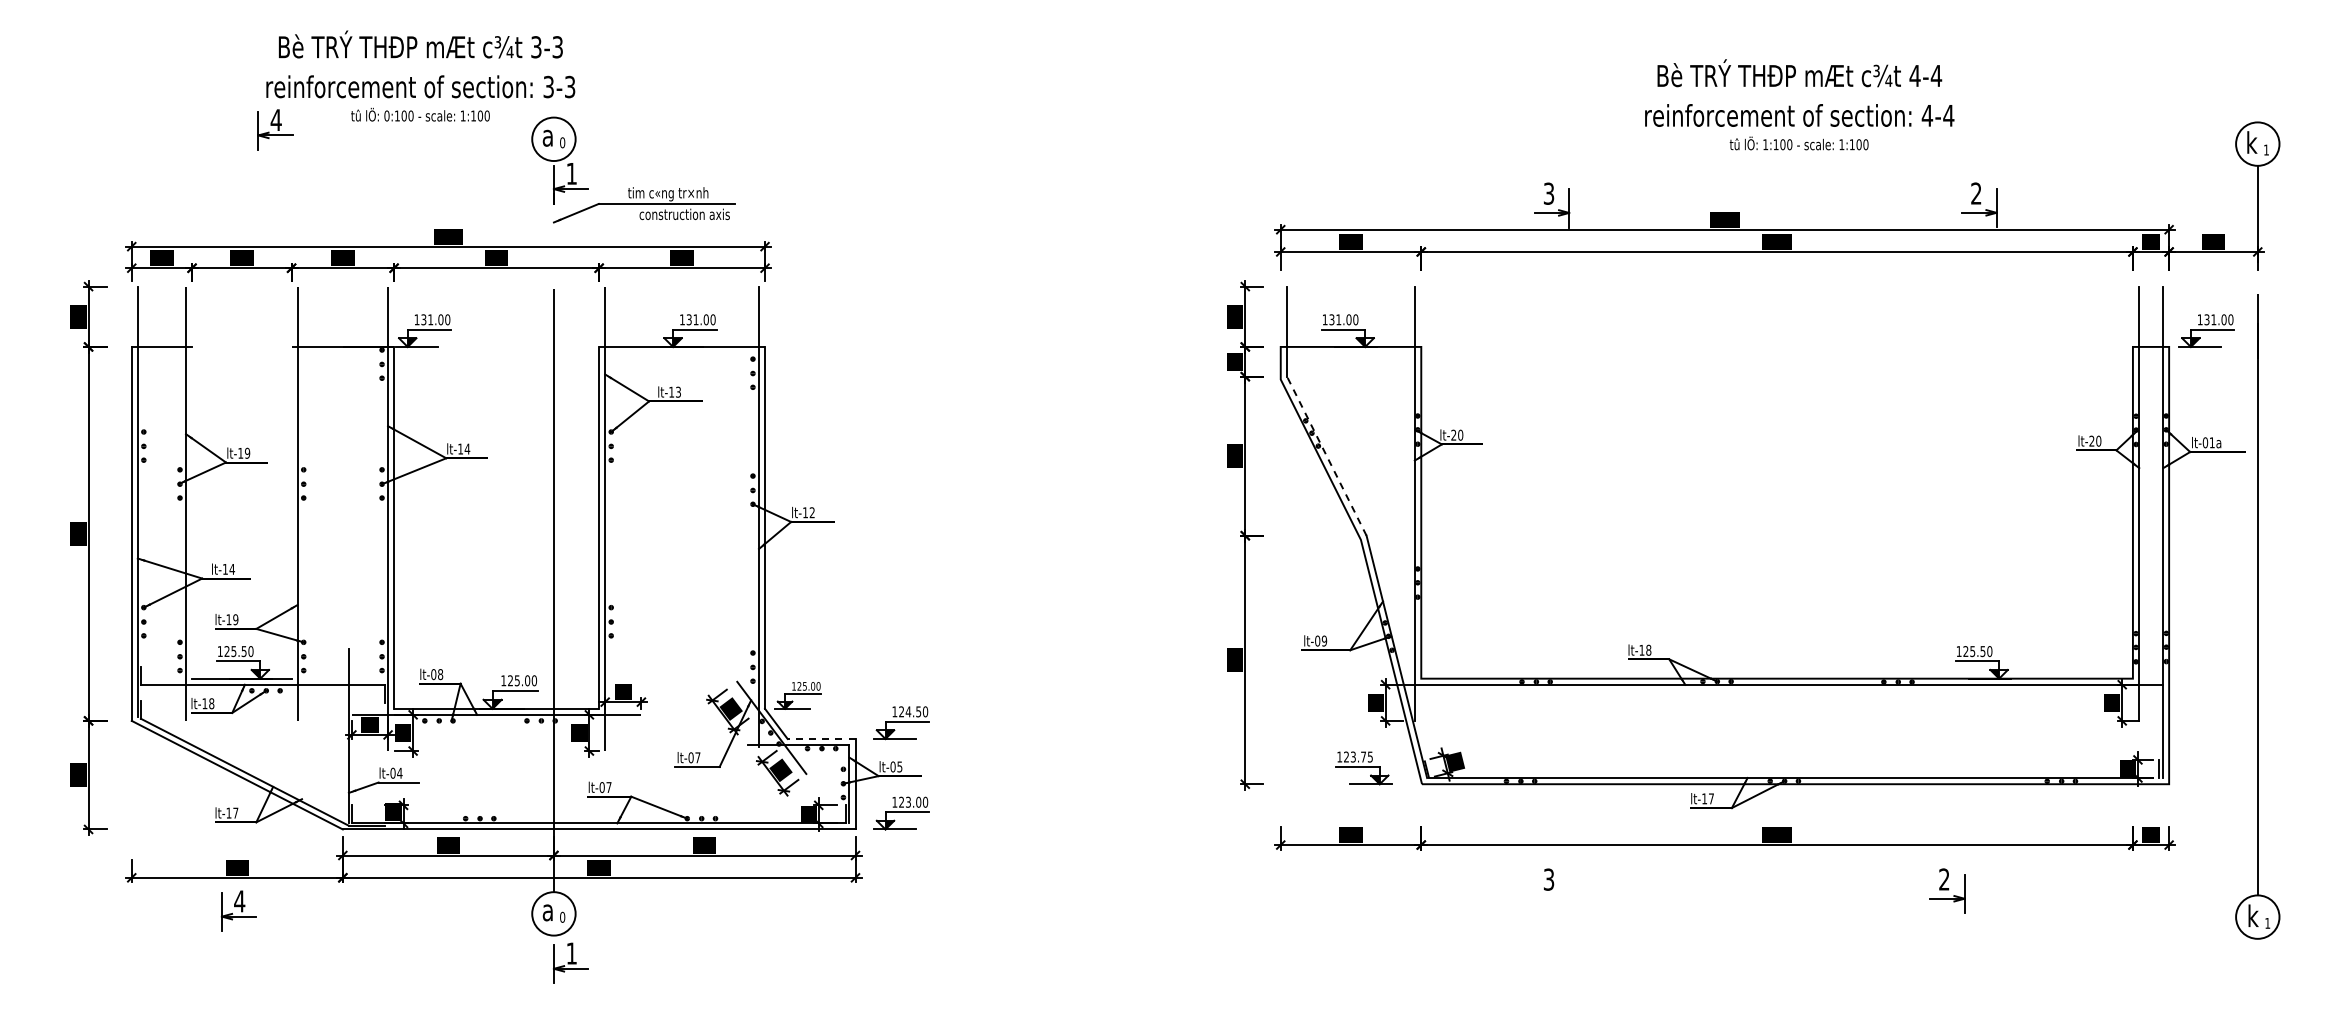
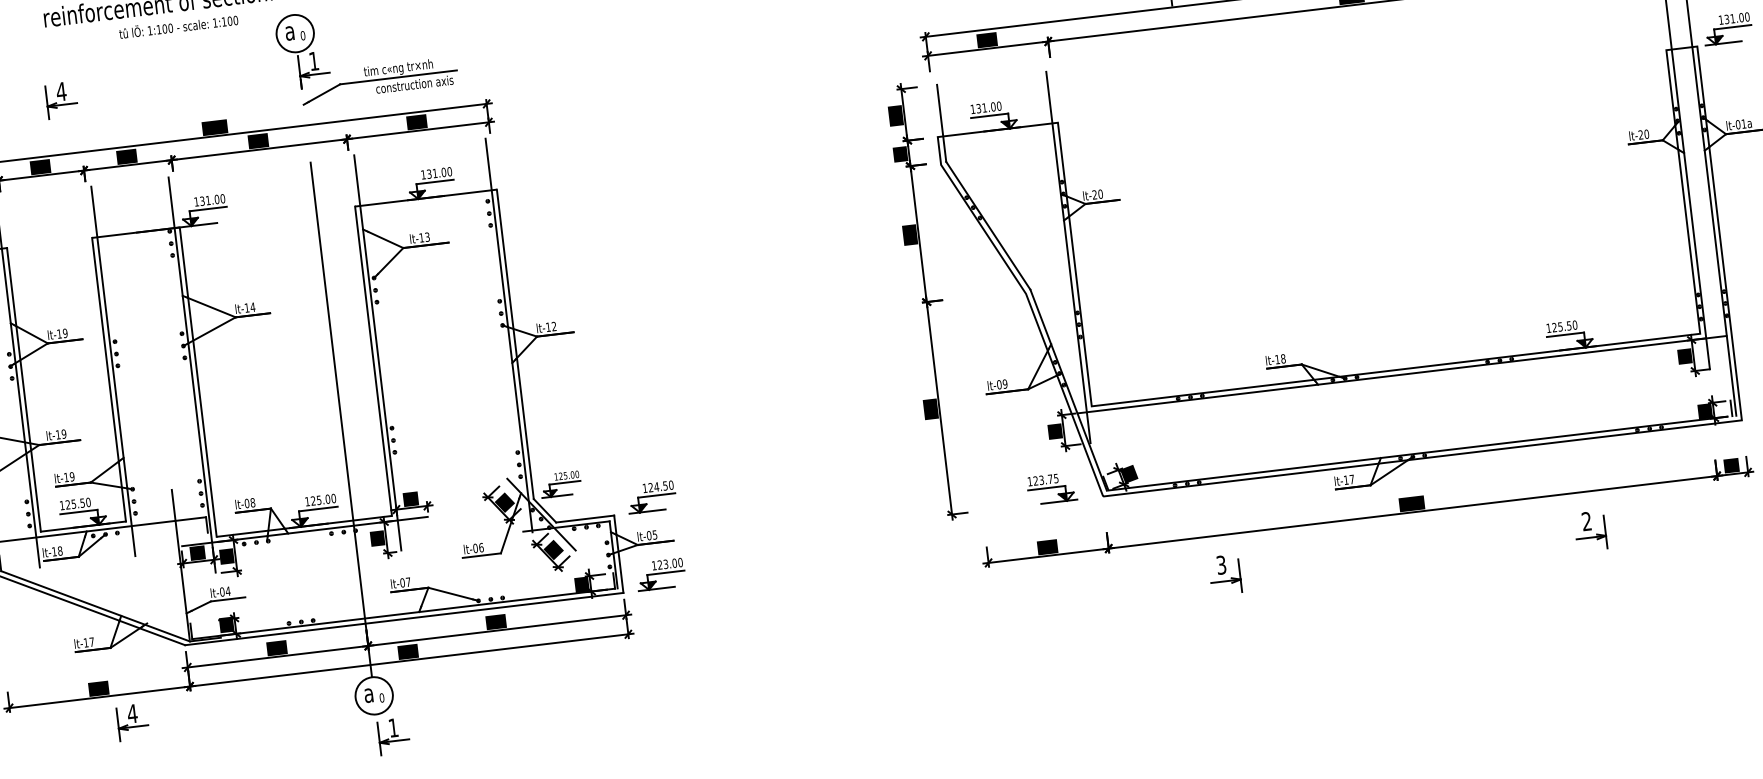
text: (386, 115) -> (149, 30), 0:100 -> 1:100
part: (275, 129) -> (61, 99), moved
line: (1326, 456) -> (988, 226), dashed -> solid
line: (192, 512) -> (24, 389), added
line: (291, 512) -> (108, 379), added
text: (232, 568) -> (64, 433), lt-14 -> lt-19
line: (821, 738) -> (585, 518), dashed -> solid
text: (697, 757) -> (481, 547), lt-07 -> lt-06
part: (1947, 890) -> (1590, 530), moved
part: (1552, 894) -> (1225, 577), added
part: (238, 910) -> (132, 721), moved

